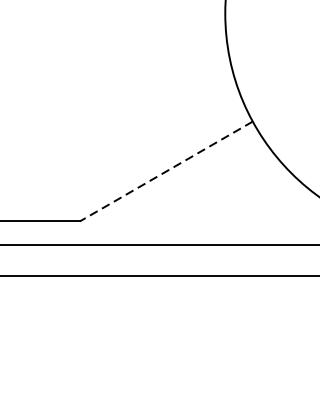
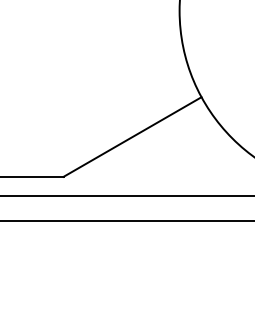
line: (166, 172) -> (132, 137), dashed -> solid

